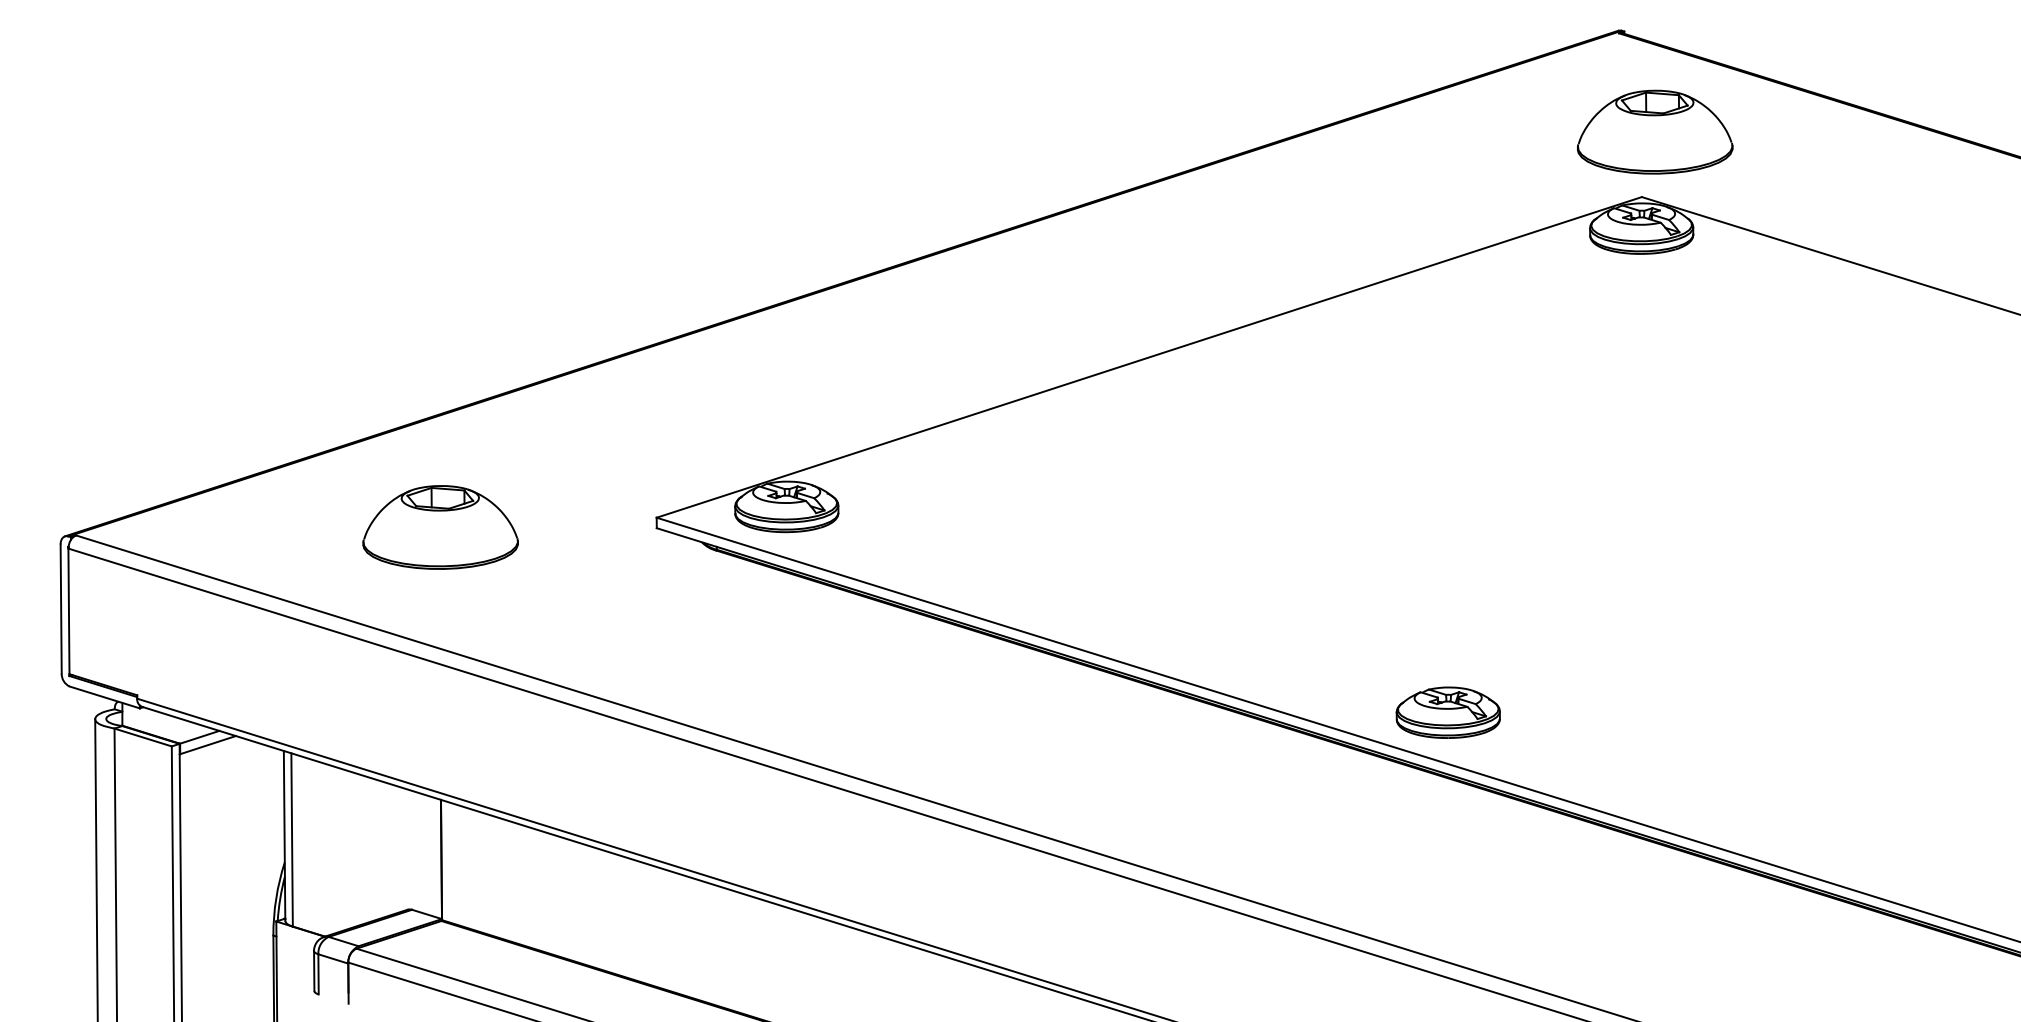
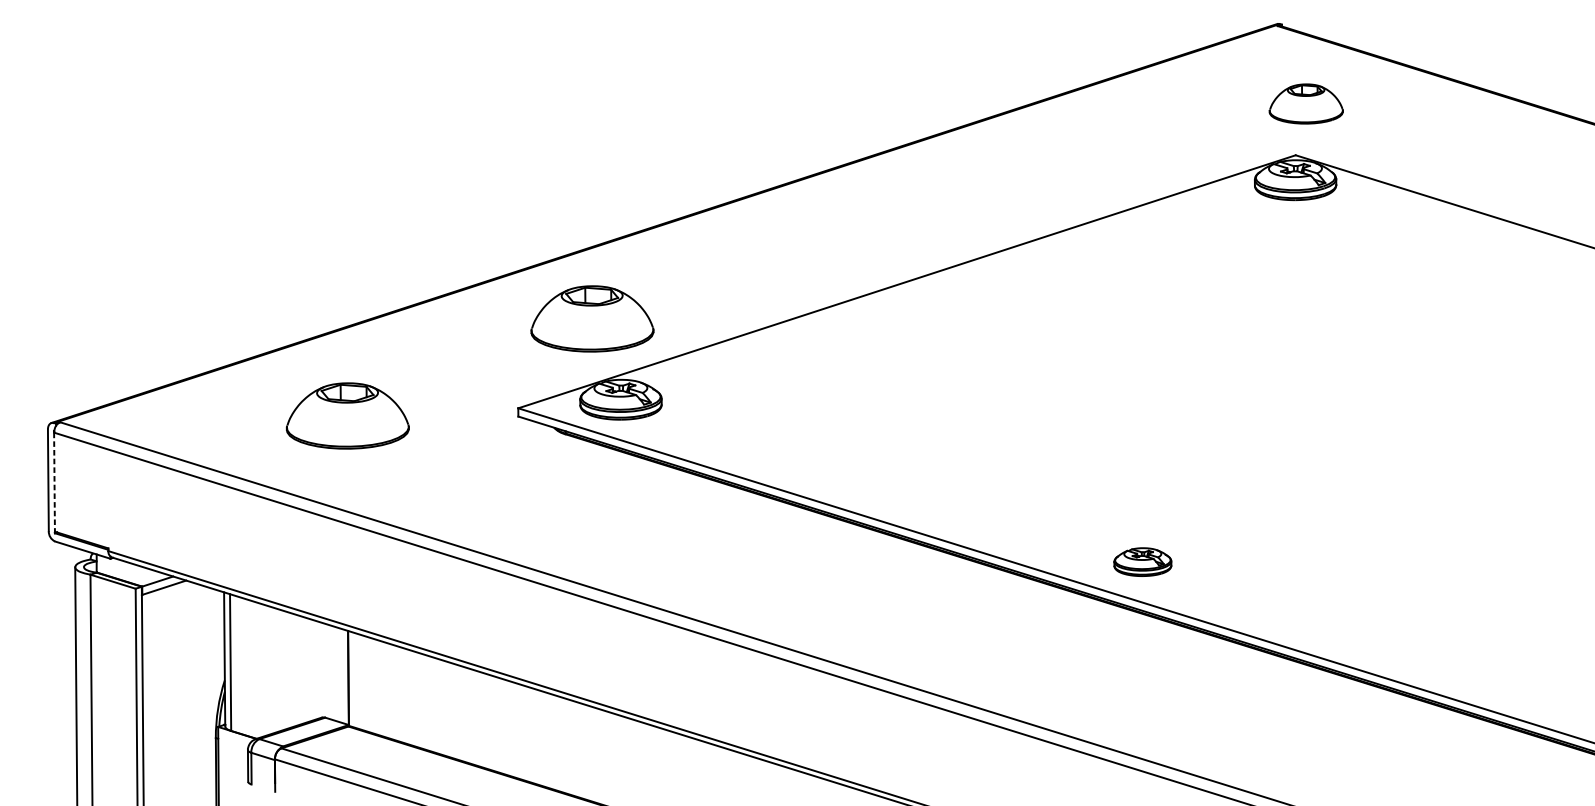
part: (1655, 131) -> (1306, 103), size x0.6
part: (750, 404) -> (592, 318), added
line: (68, 611) -> (54, 482), solid -> dashed
part: (1447, 712) -> (1142, 562), size x0.7

